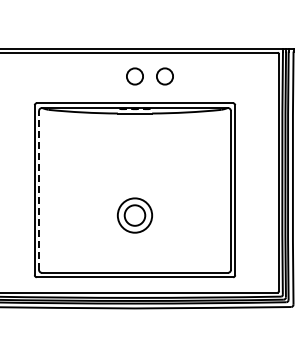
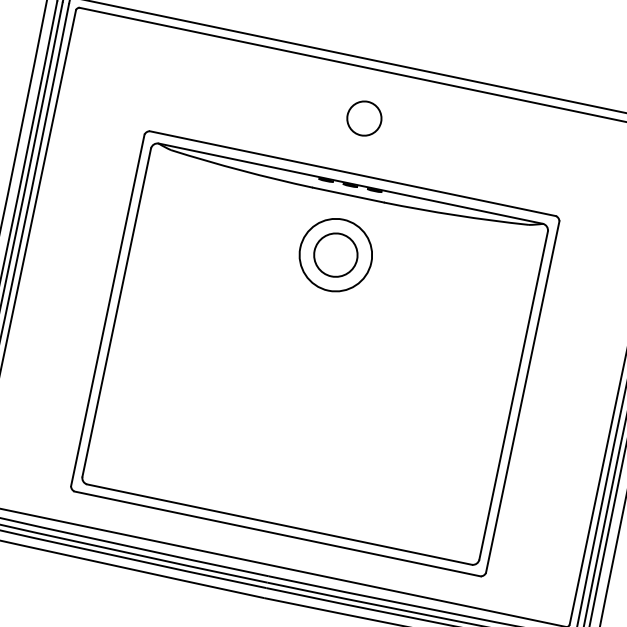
circle: (164, 76) -> (425, 131), removed
line: (39, 189) -> (118, 310), dashed -> solid
part: (135, 215) -> (336, 255), moved

